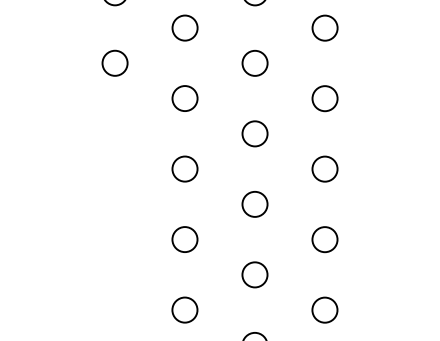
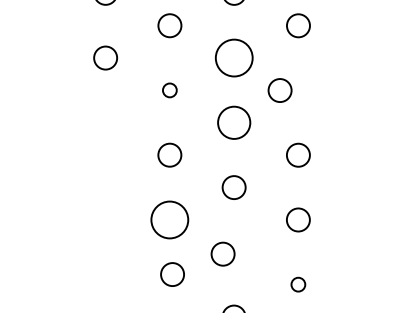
circle: (254, 63) -> (233, 58), size x1.6
circle: (184, 98) -> (169, 90), size x0.6
circle: (324, 98) -> (279, 90), moved
circle: (254, 133) -> (233, 122), size x1.4
circle: (184, 239) -> (169, 219), size x1.6
circle: (254, 274) -> (222, 253), moved
circle: (184, 309) -> (172, 274), moved
circle: (324, 309) -> (297, 284), size x0.6

